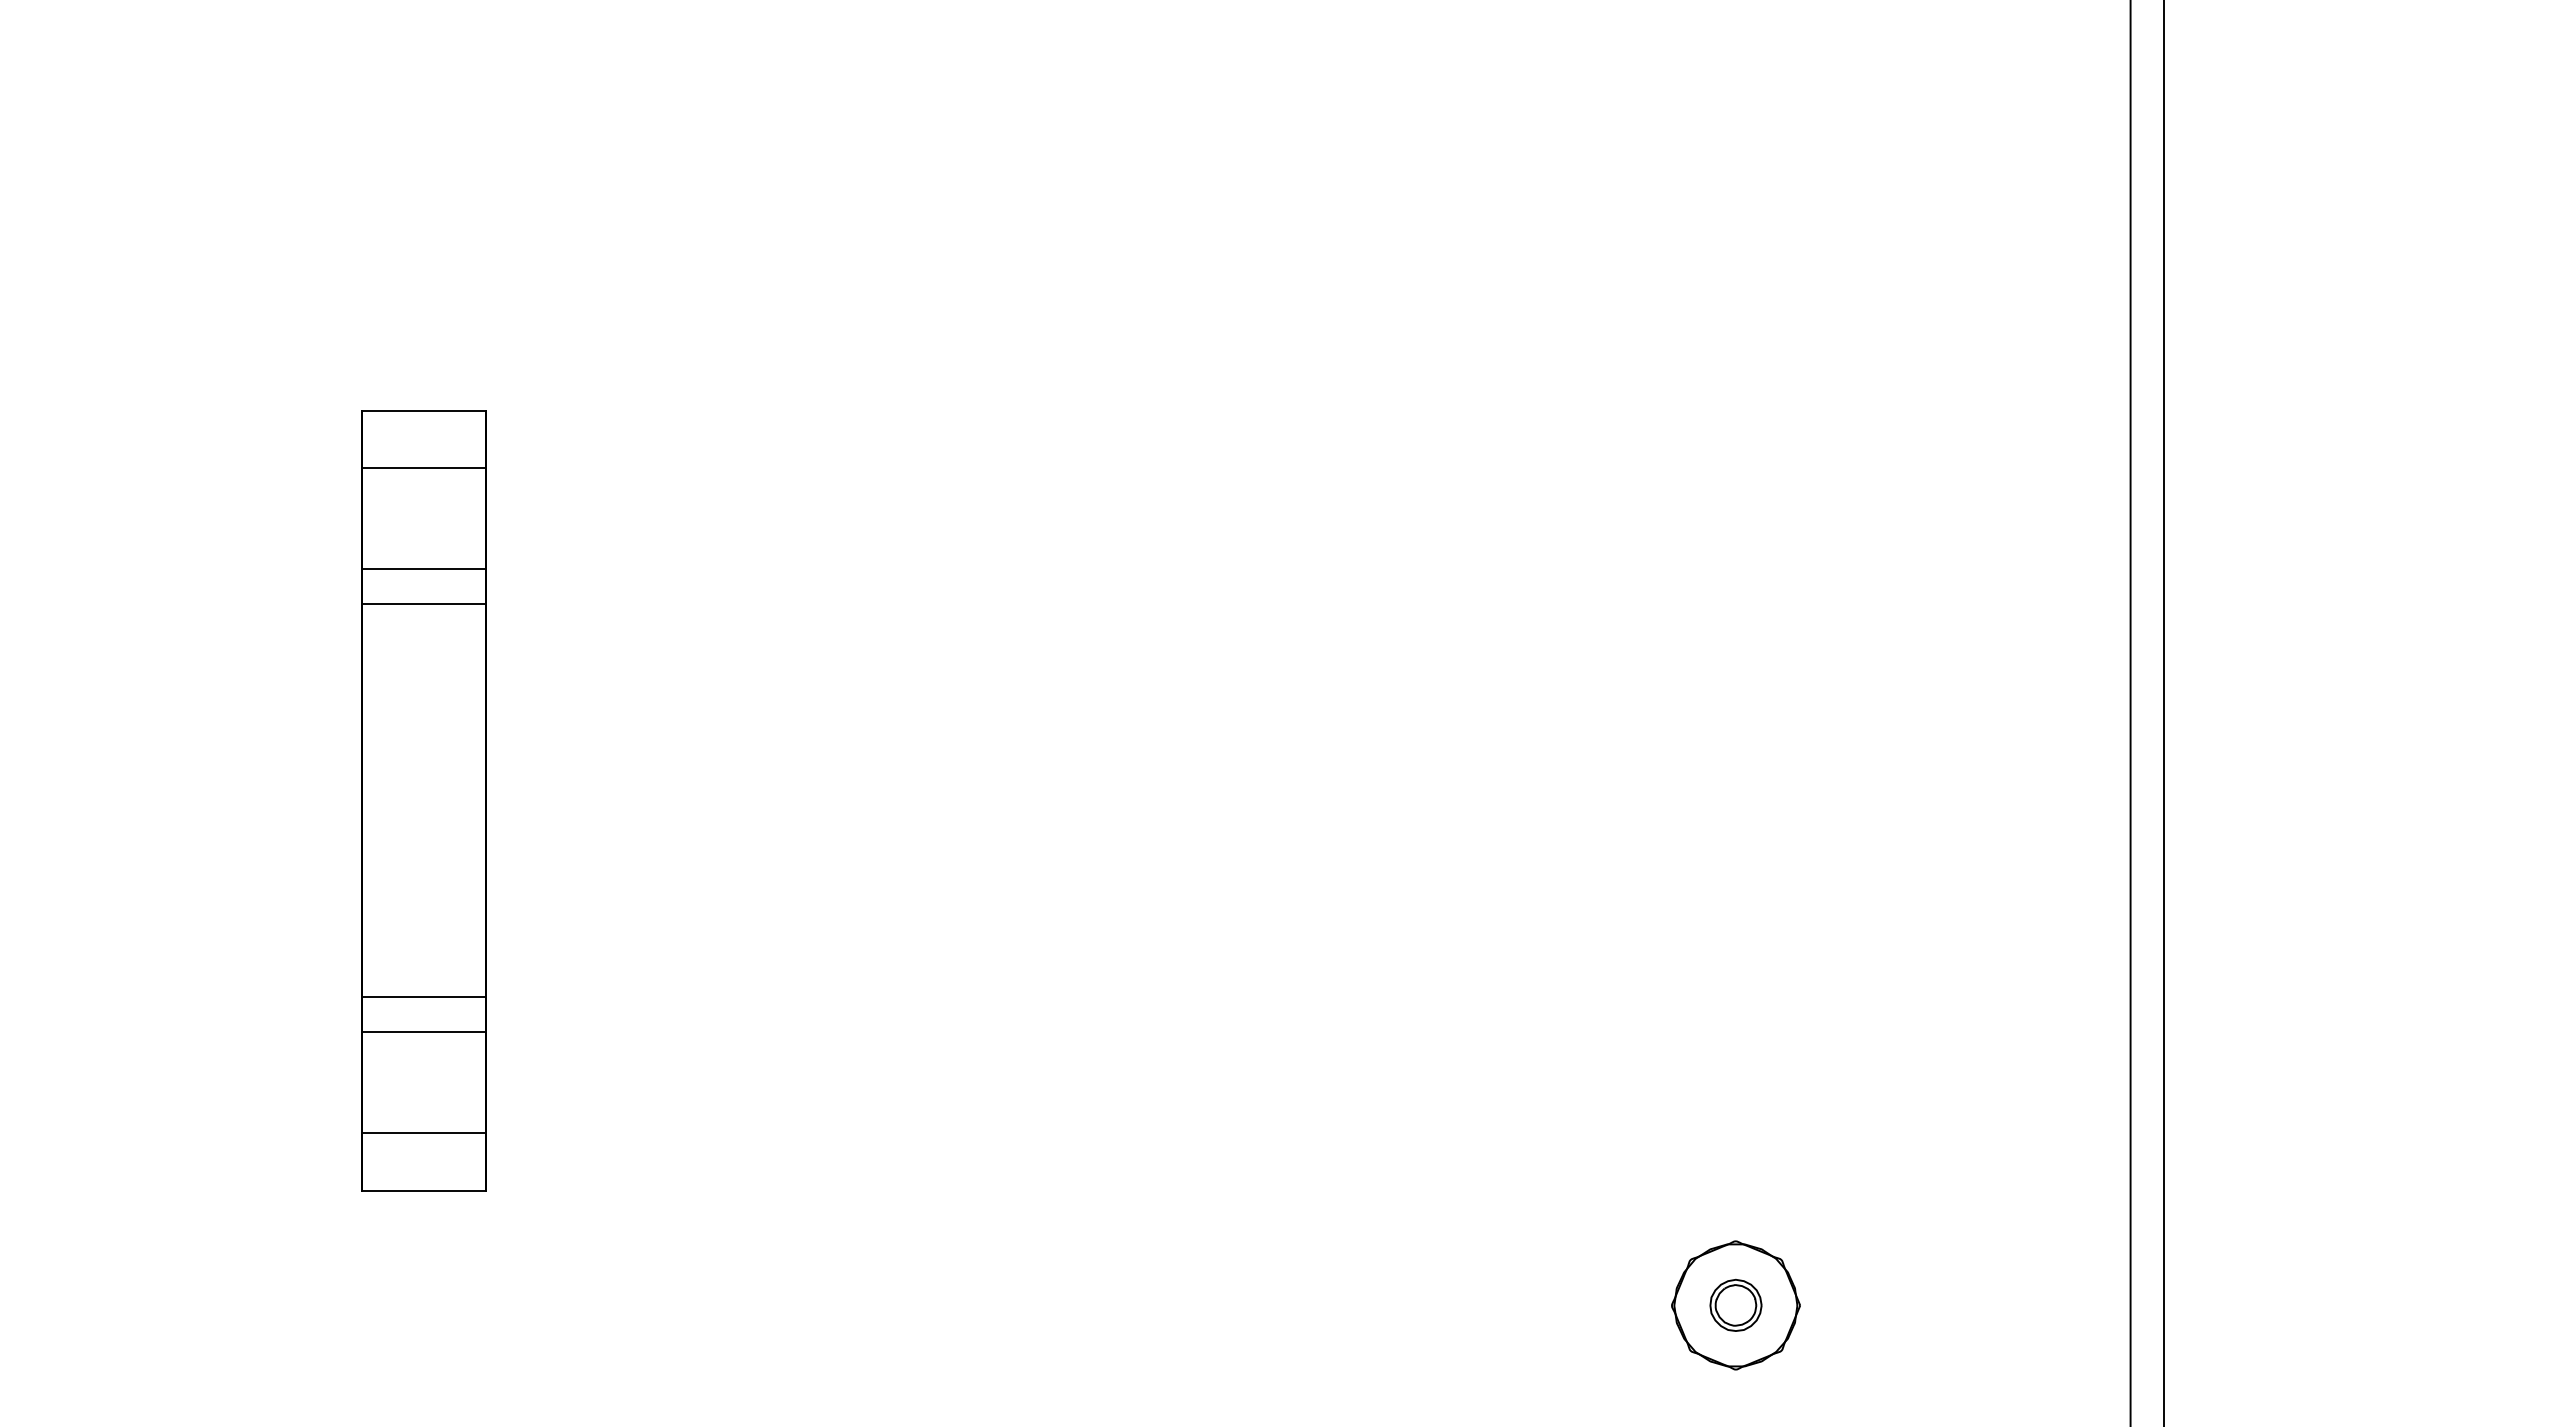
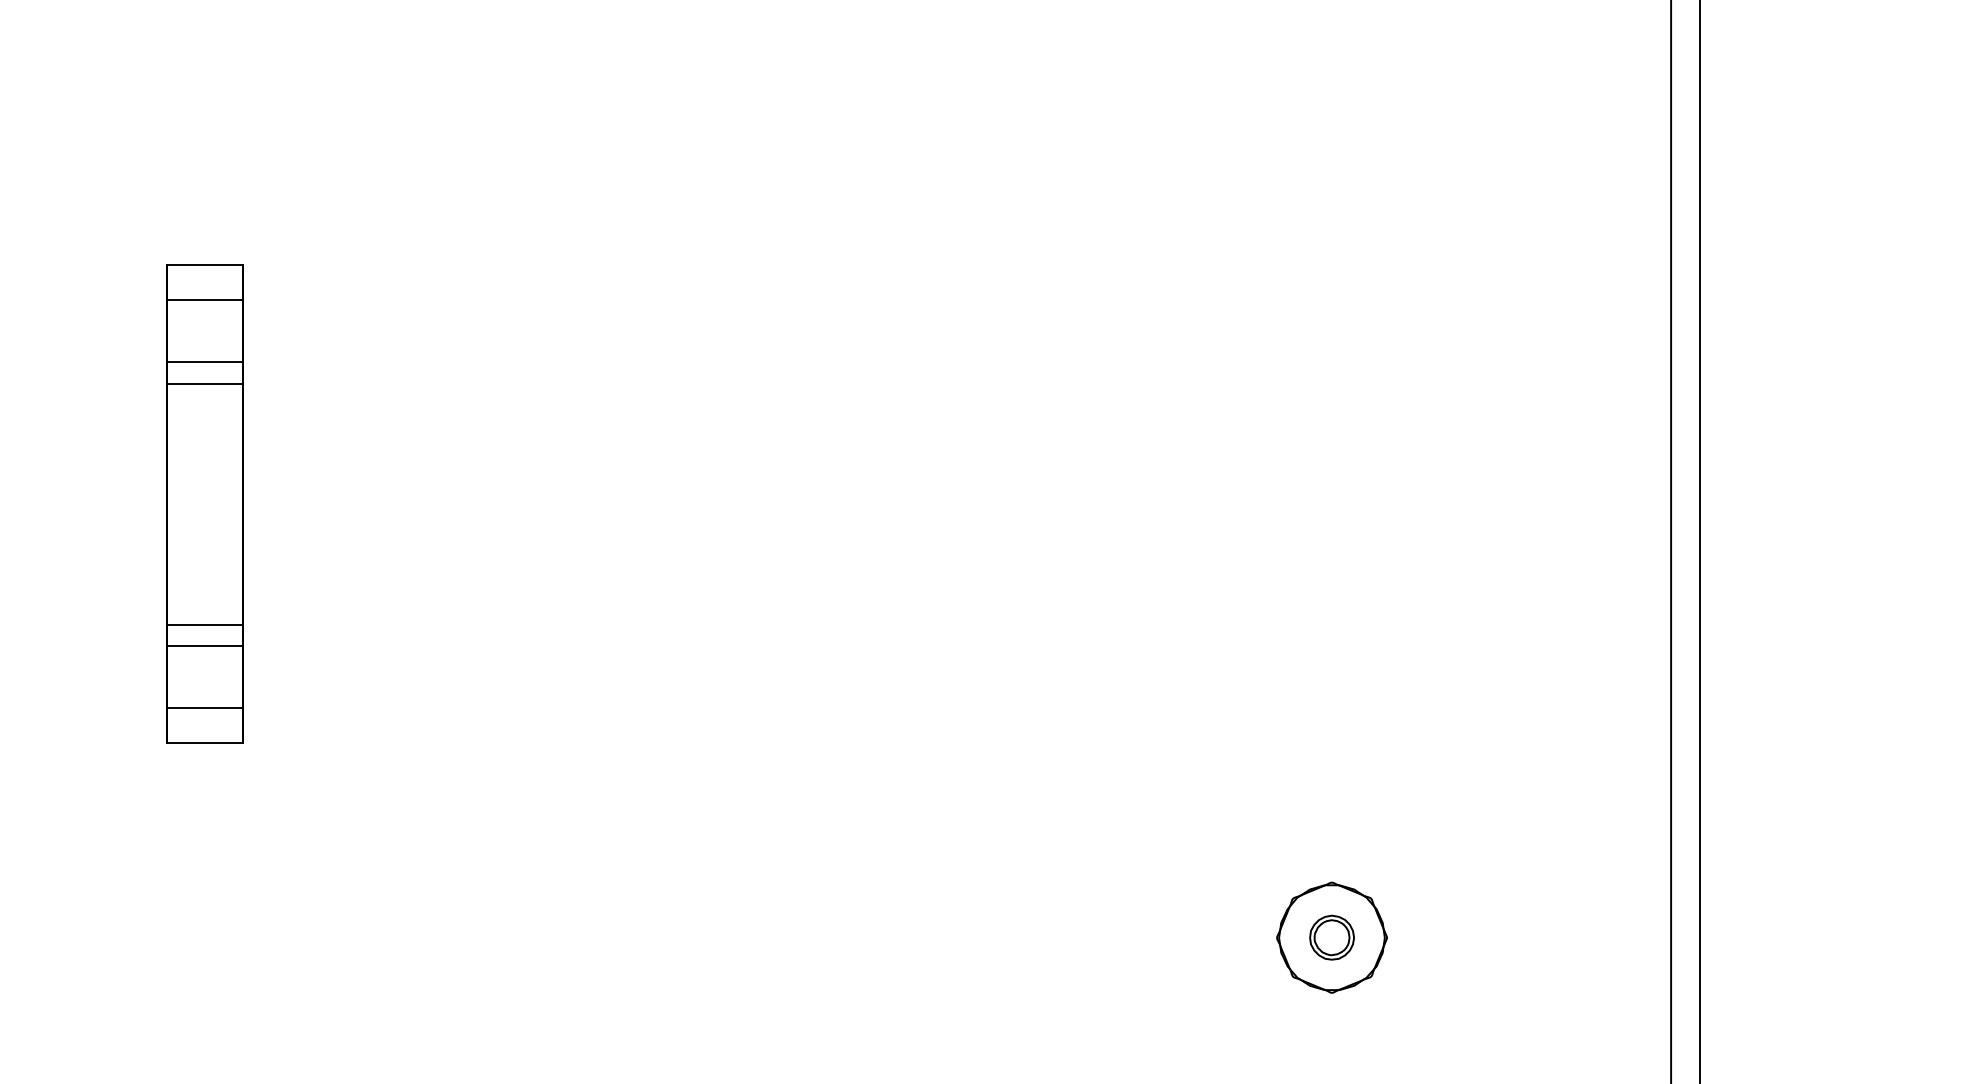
part: (423, 800) -> (204, 503), size x0.71

